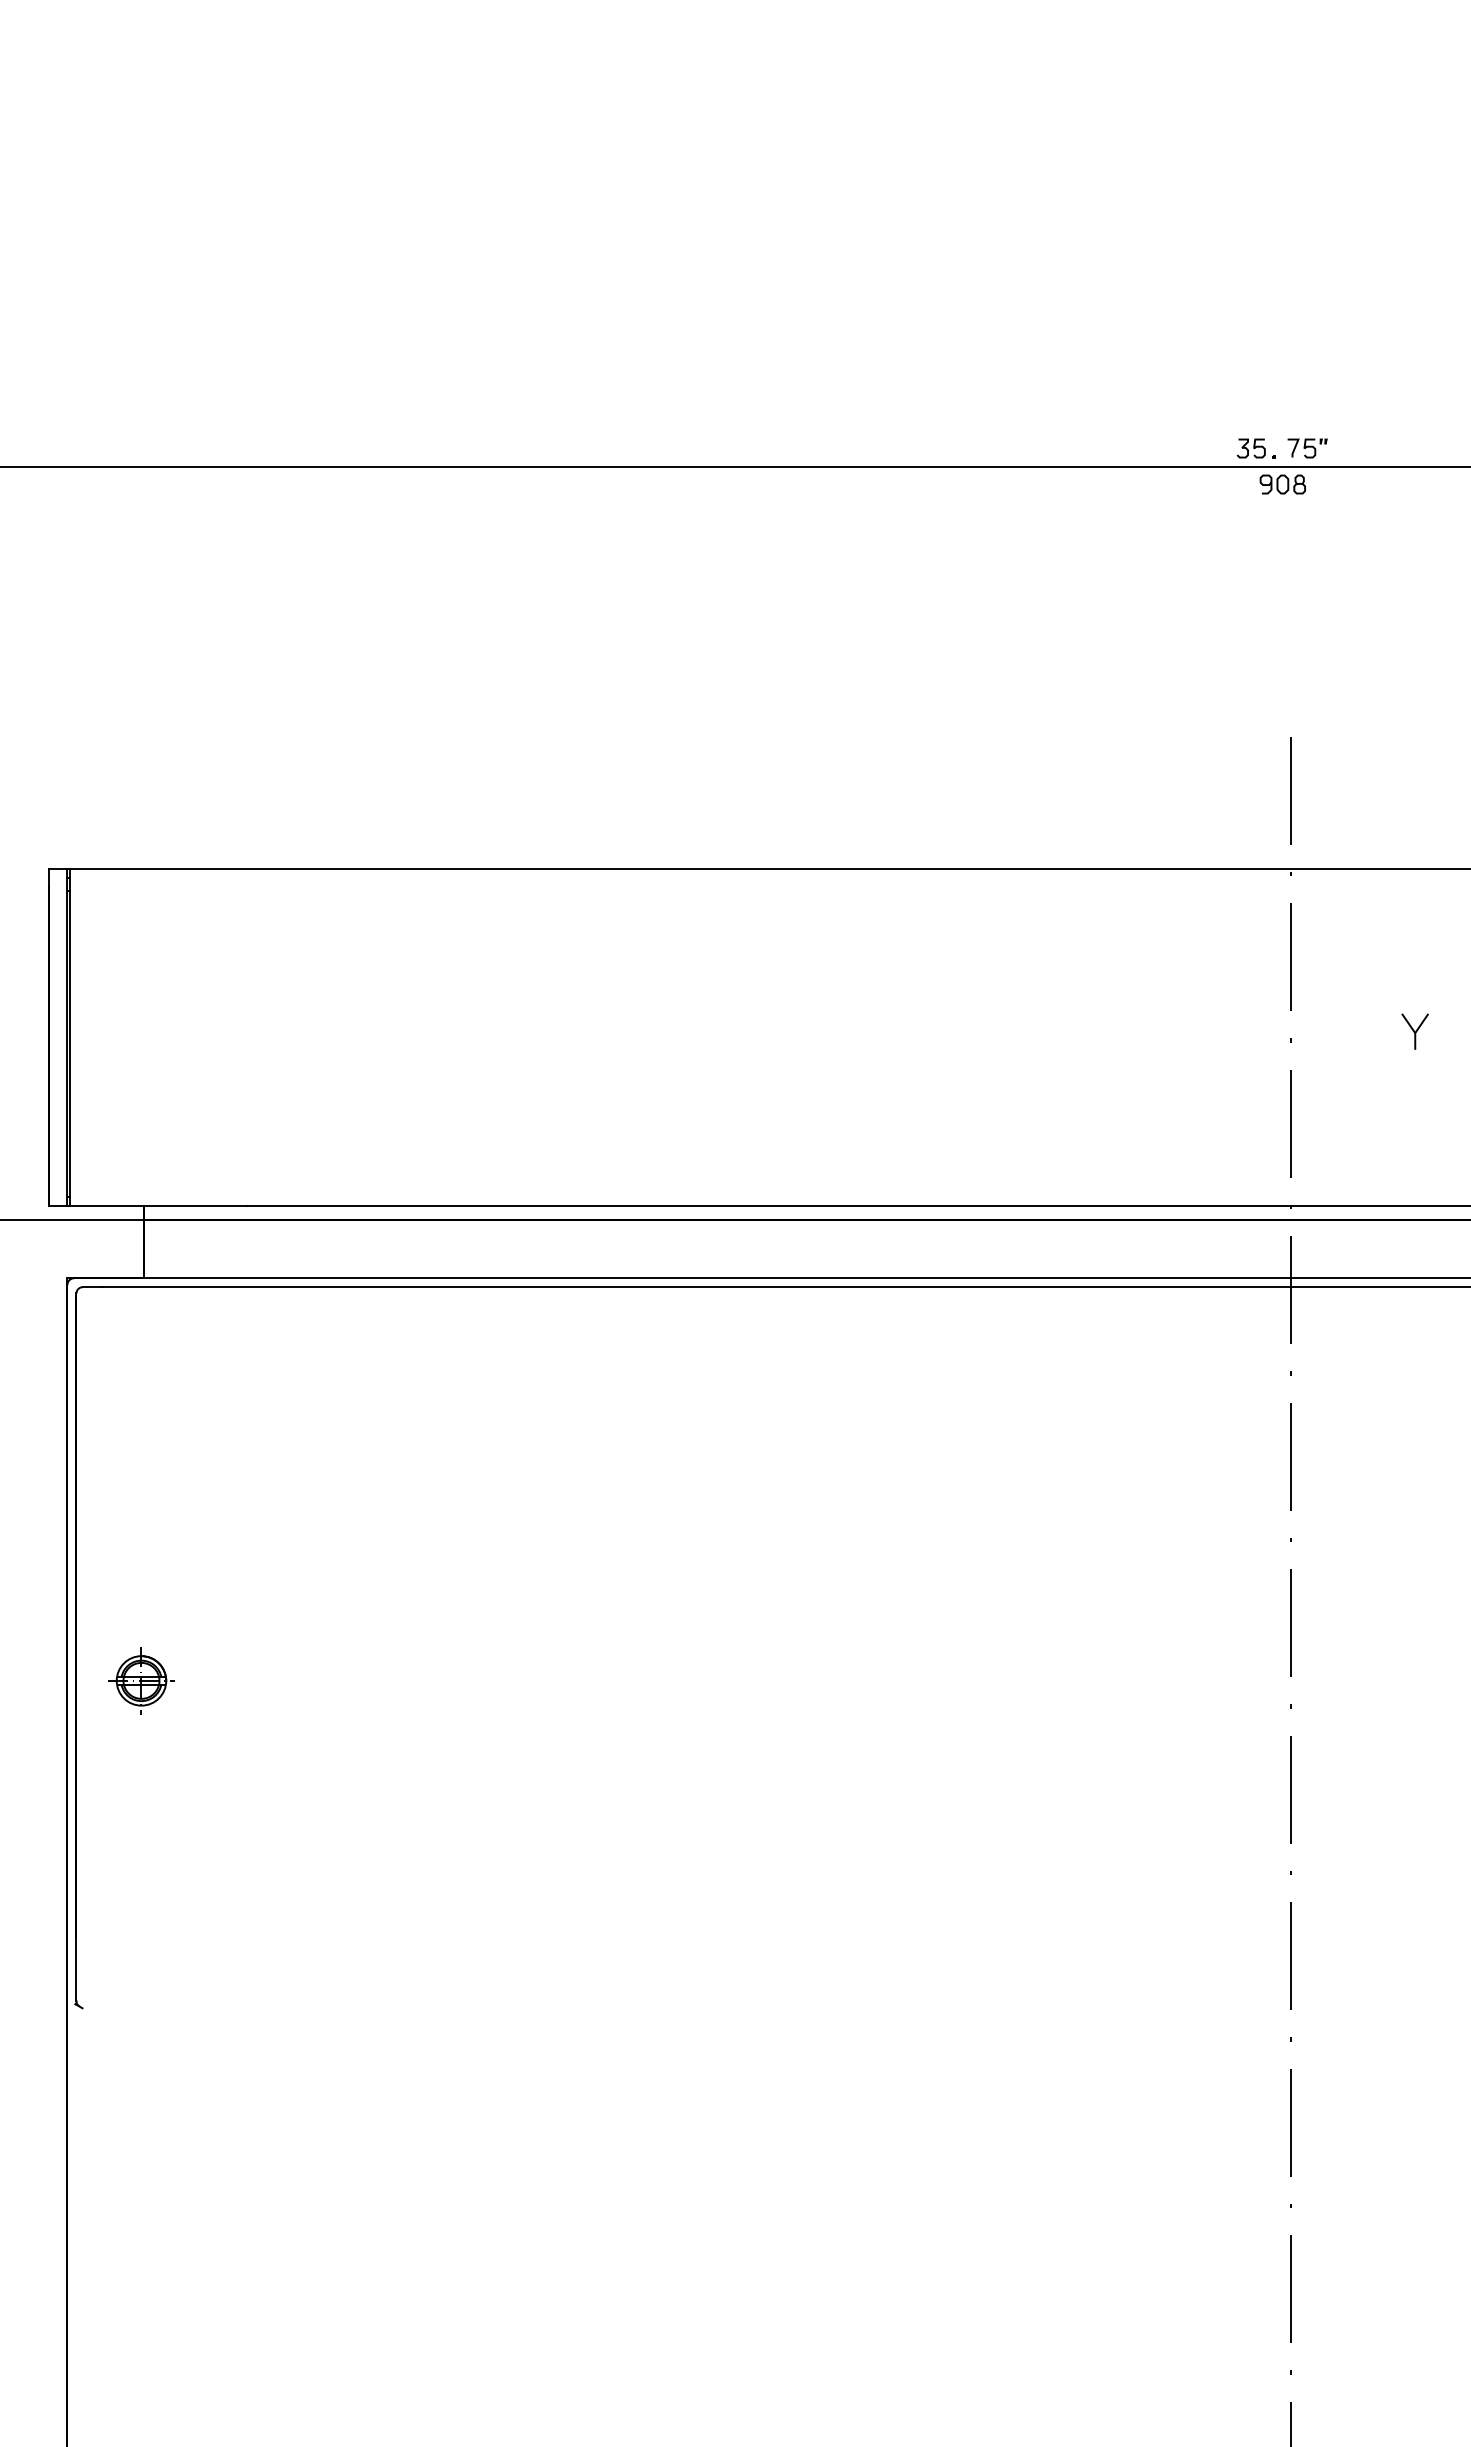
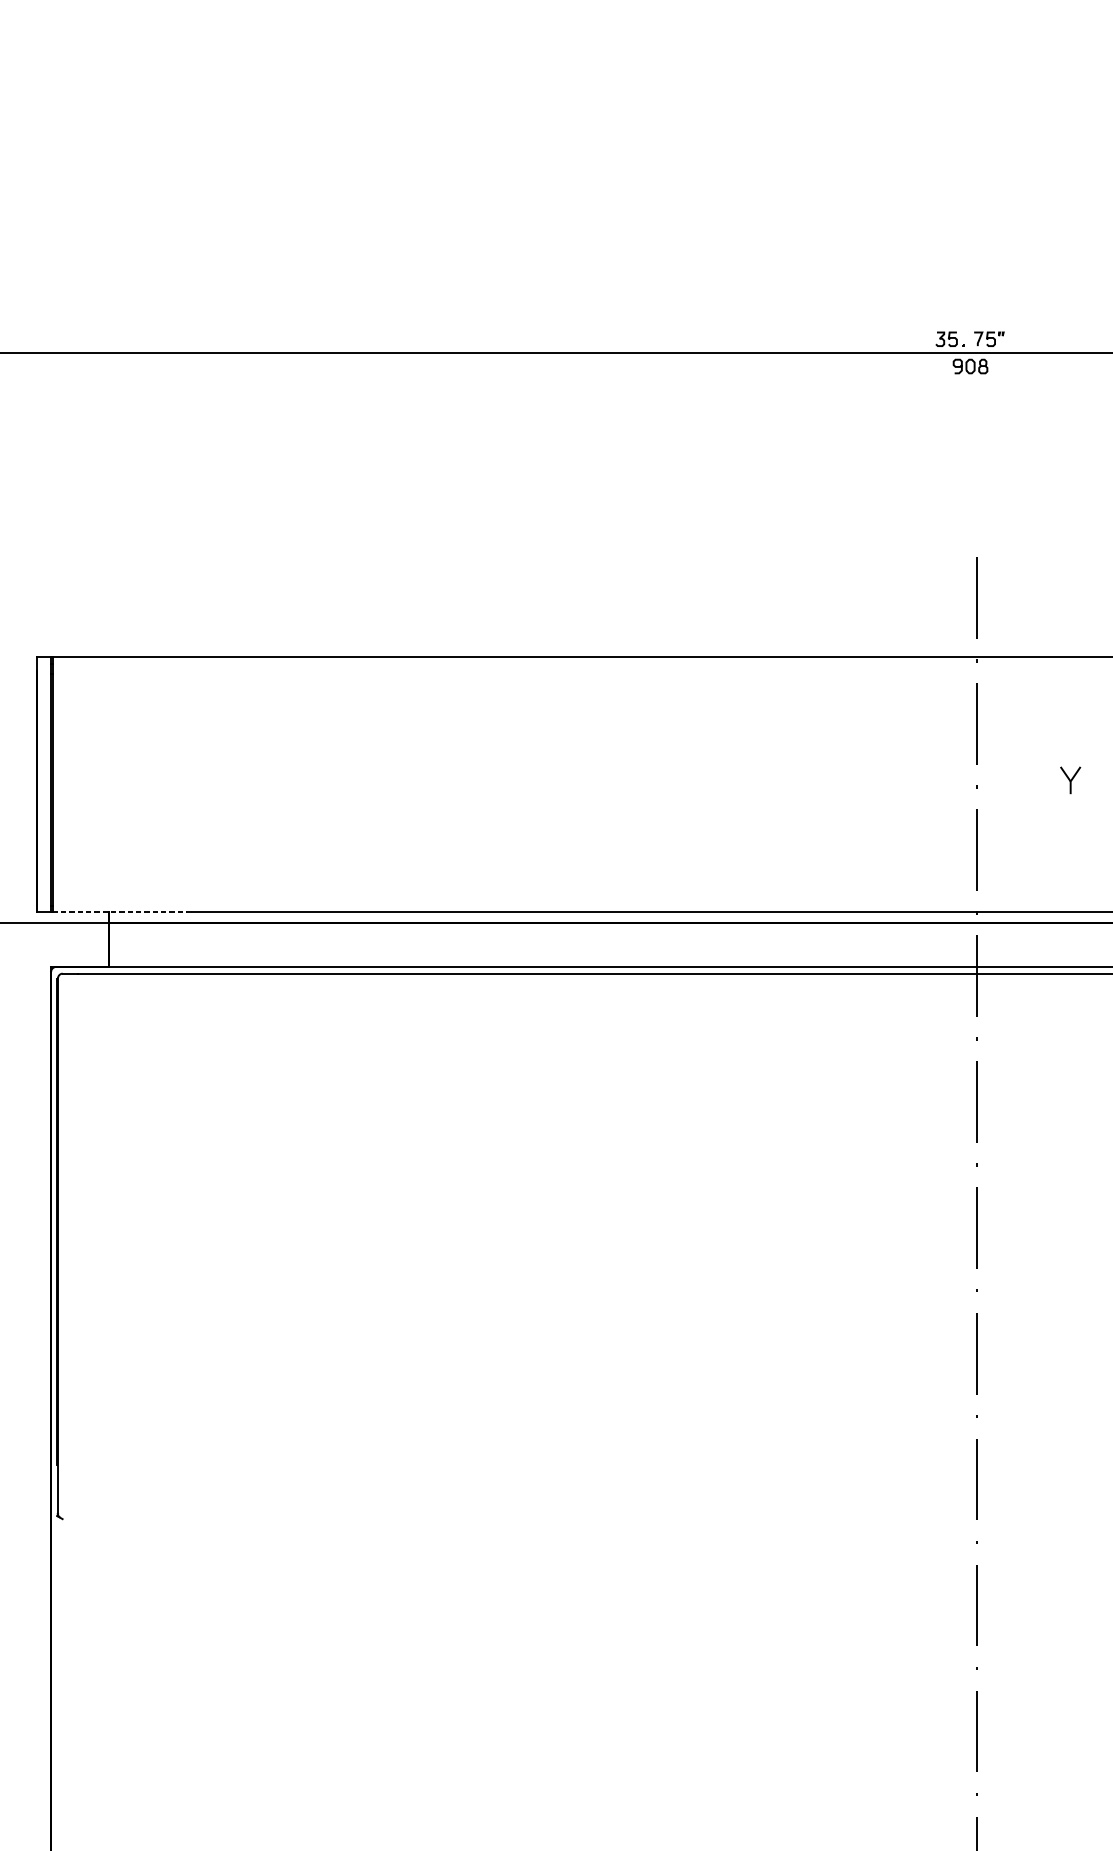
line: (158, 1206) -> (120, 912), solid -> dashed
part: (141, 1680) -> (107, 1271), removed

